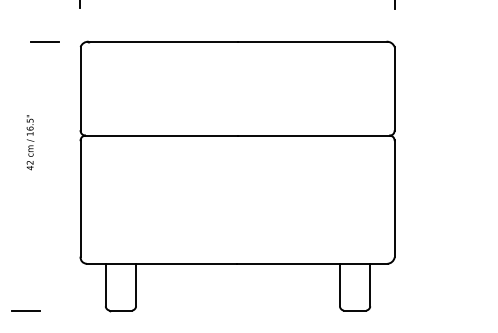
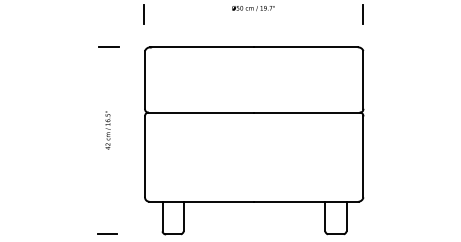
line: (43, 40) -> (108, 46), moved
text: (29, 142) -> (107, 130), moved

